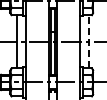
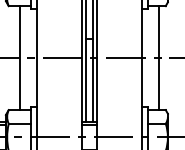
line: (88, 41) -> (158, 57), dashed -> solid

